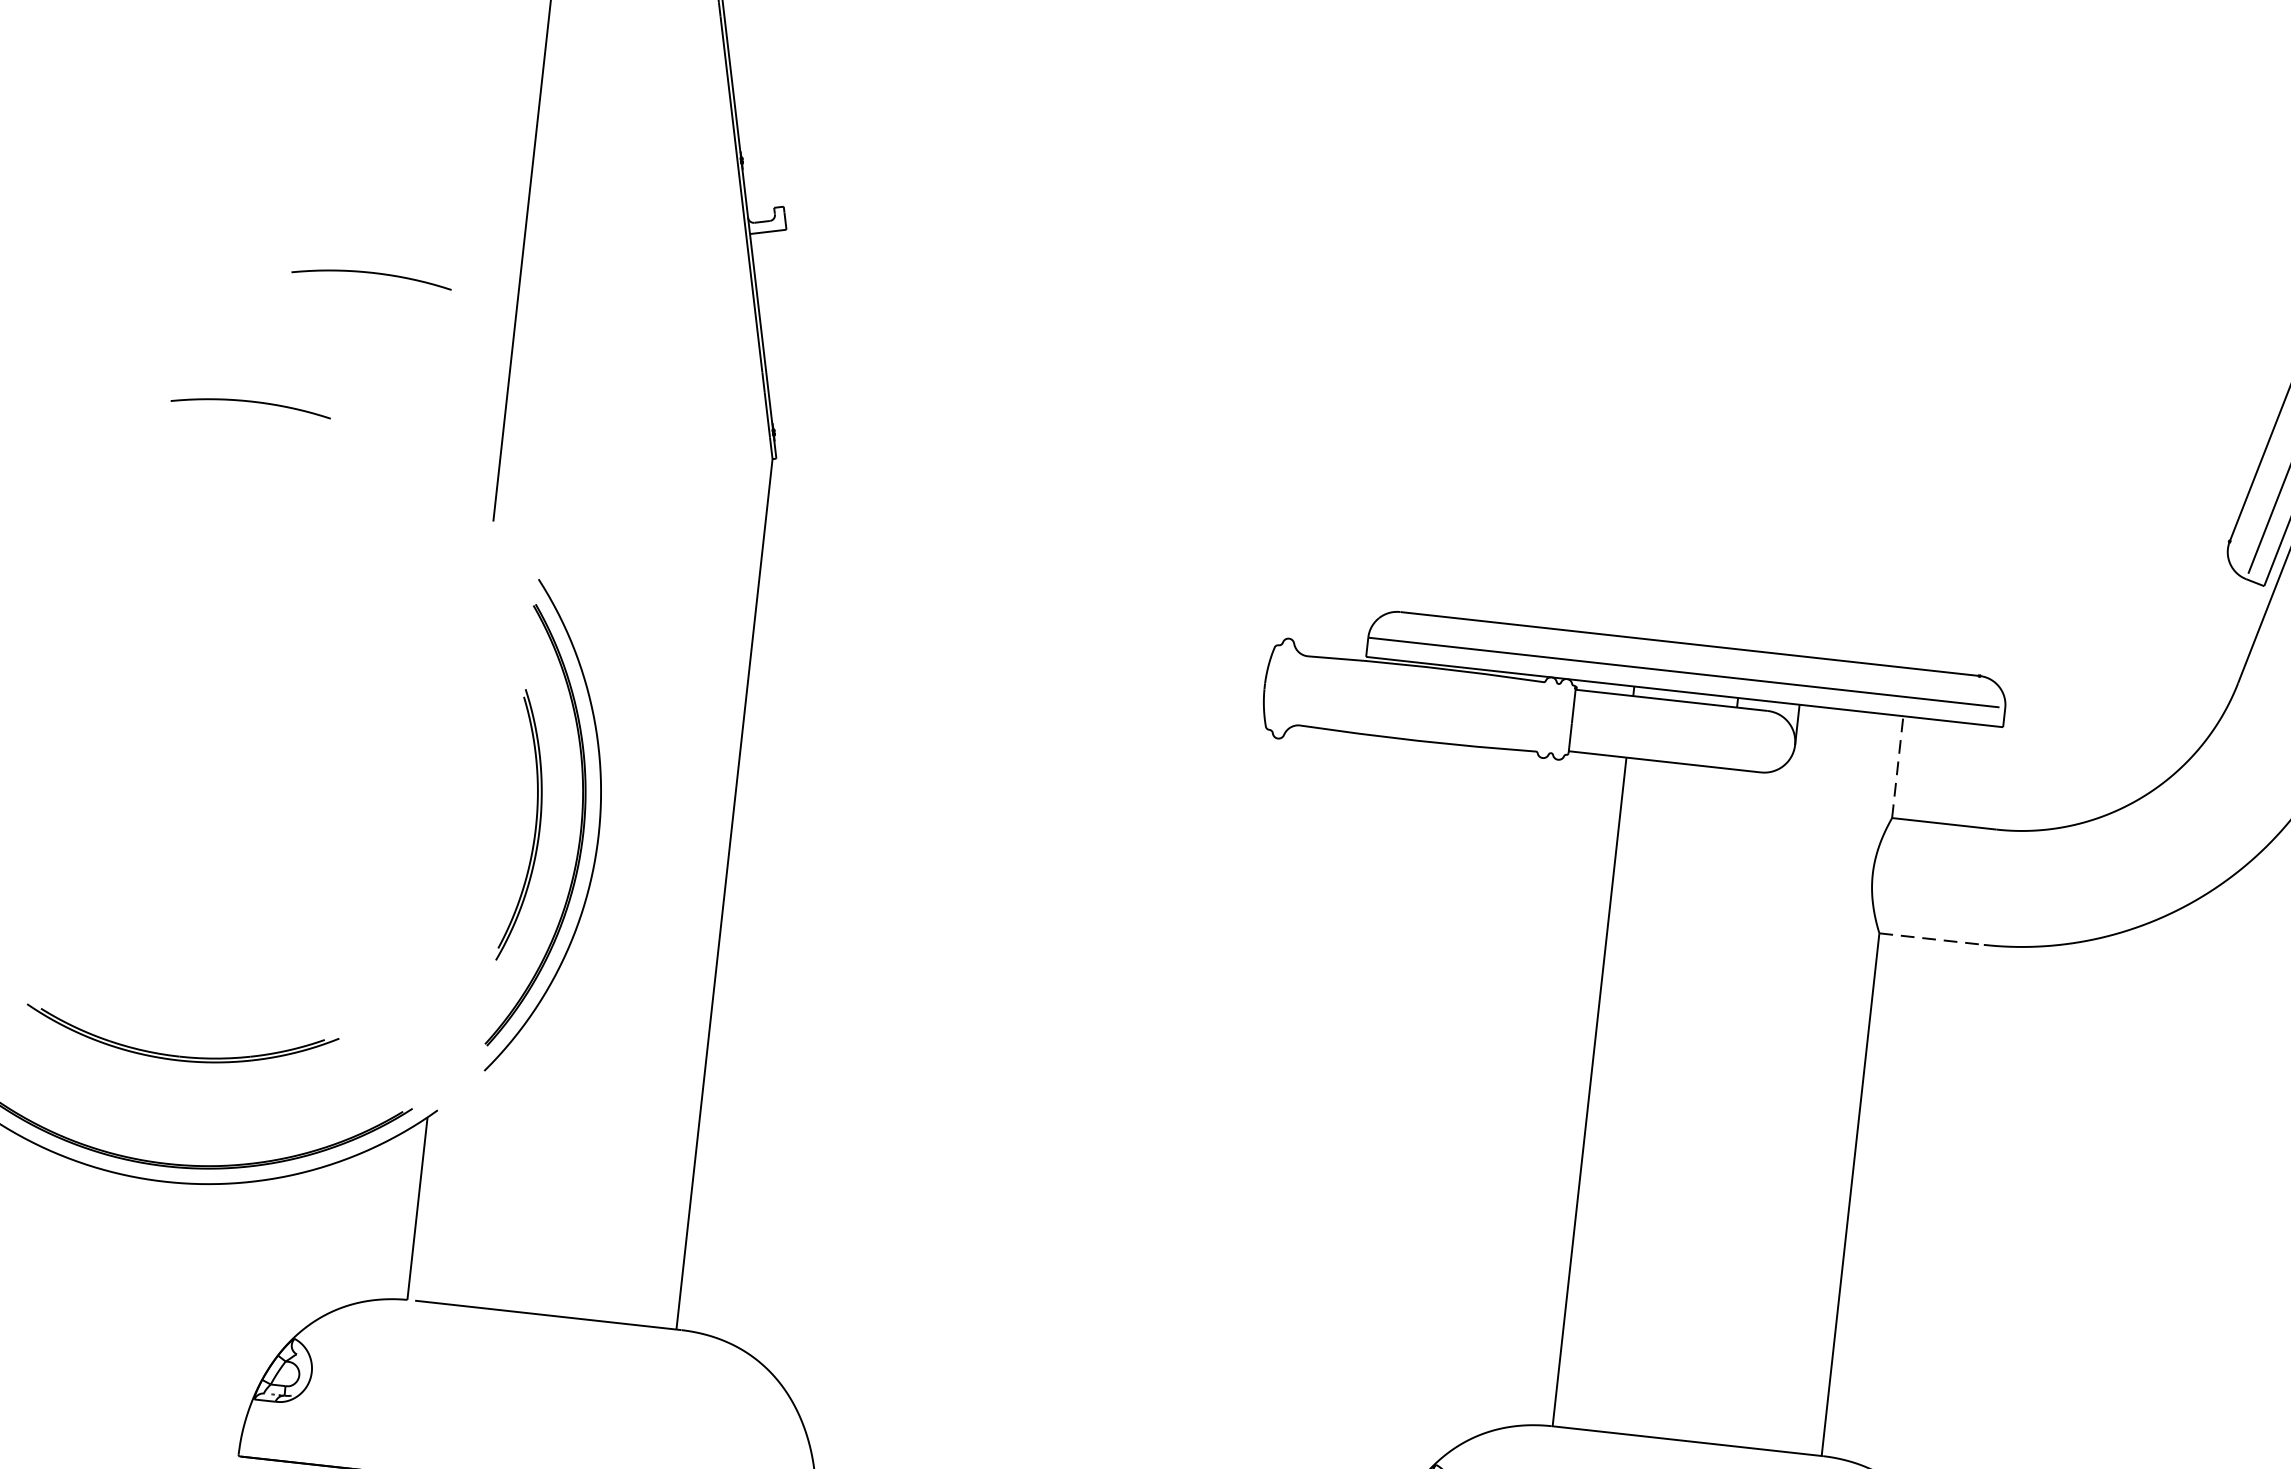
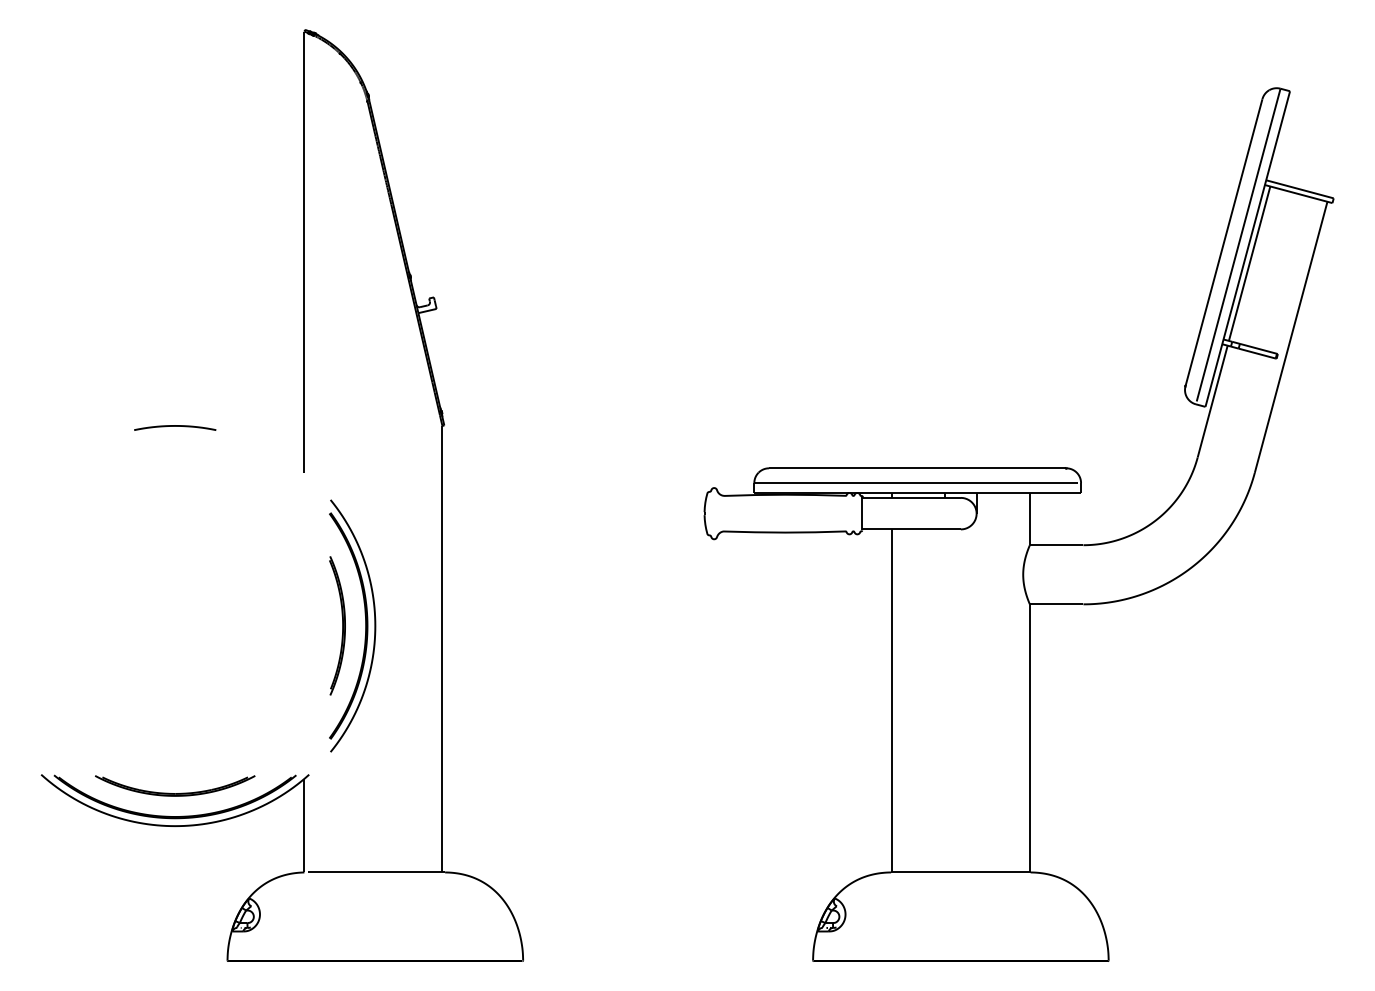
curve: (372, 274) -> (229, 354), removed
line: (1897, 765) -> (1029, 518), dashed -> solid
line: (1931, 939) -> (1056, 604), dashed -> solid
part: (179, 1055) -> (175, 793), moved

